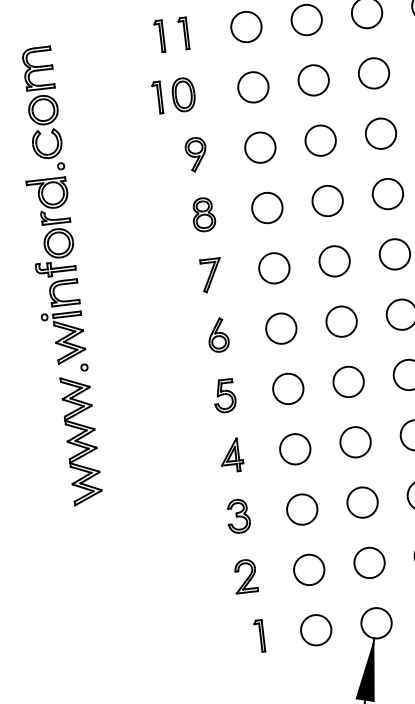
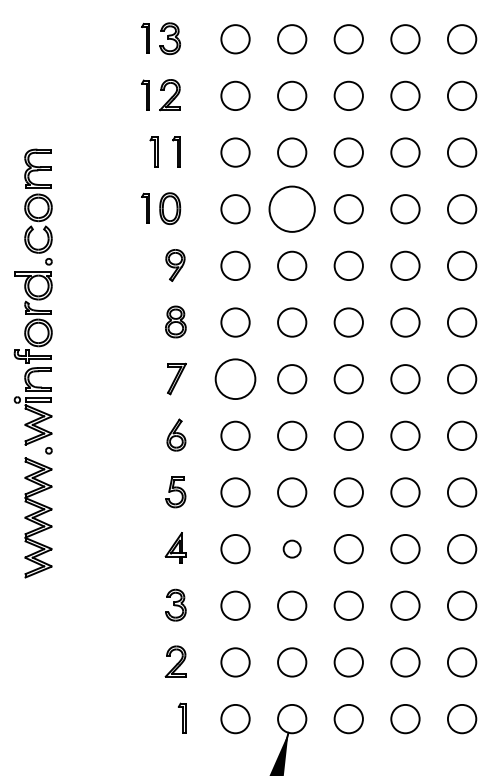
circle: (314, 80) -> (292, 209), size x1.6
circle: (274, 268) -> (235, 379), size x1.4
circle: (355, 441) -> (292, 548), size x0.6

